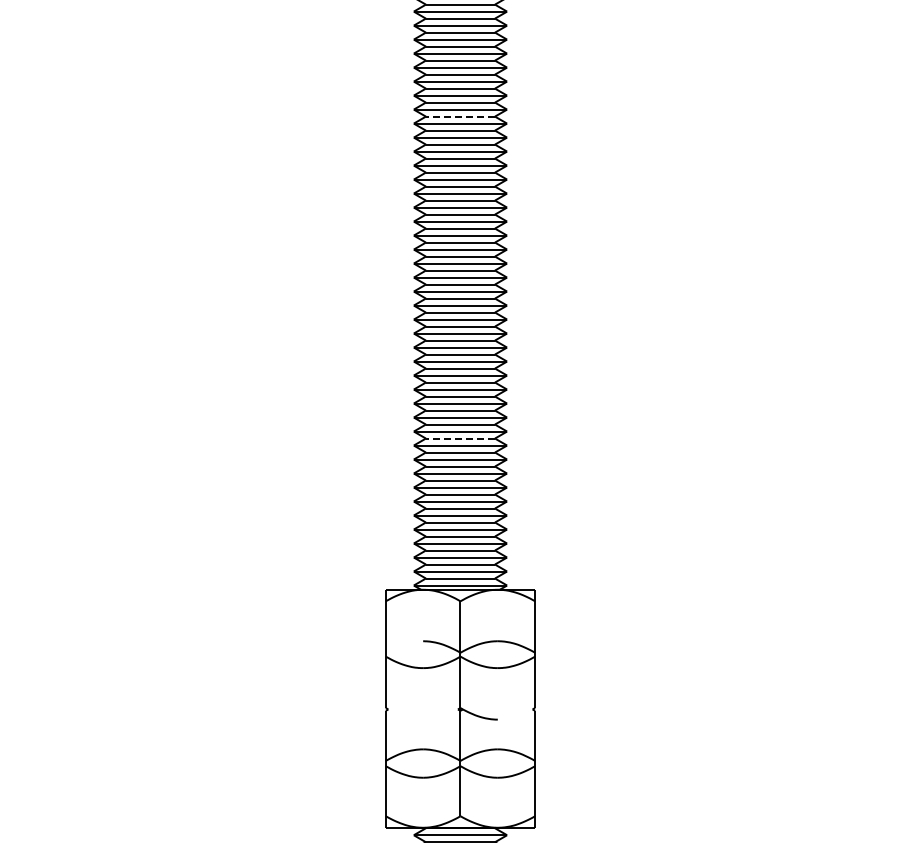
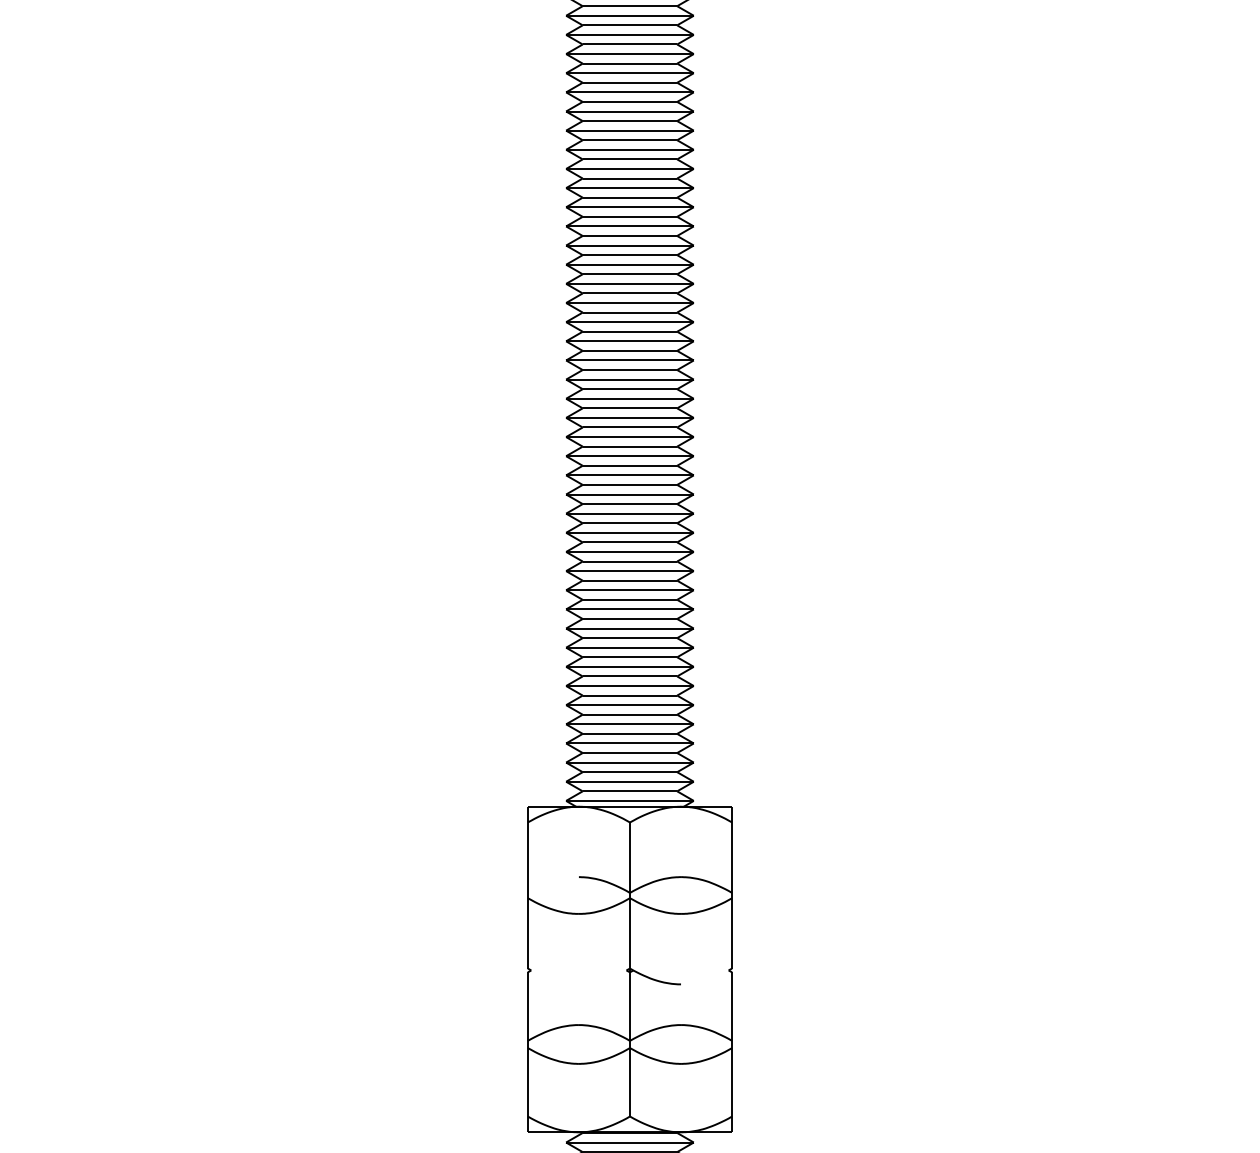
line: (460, 116) -> (630, 159), dashed -> solid
line: (460, 438) -> (630, 599), dashed -> solid

